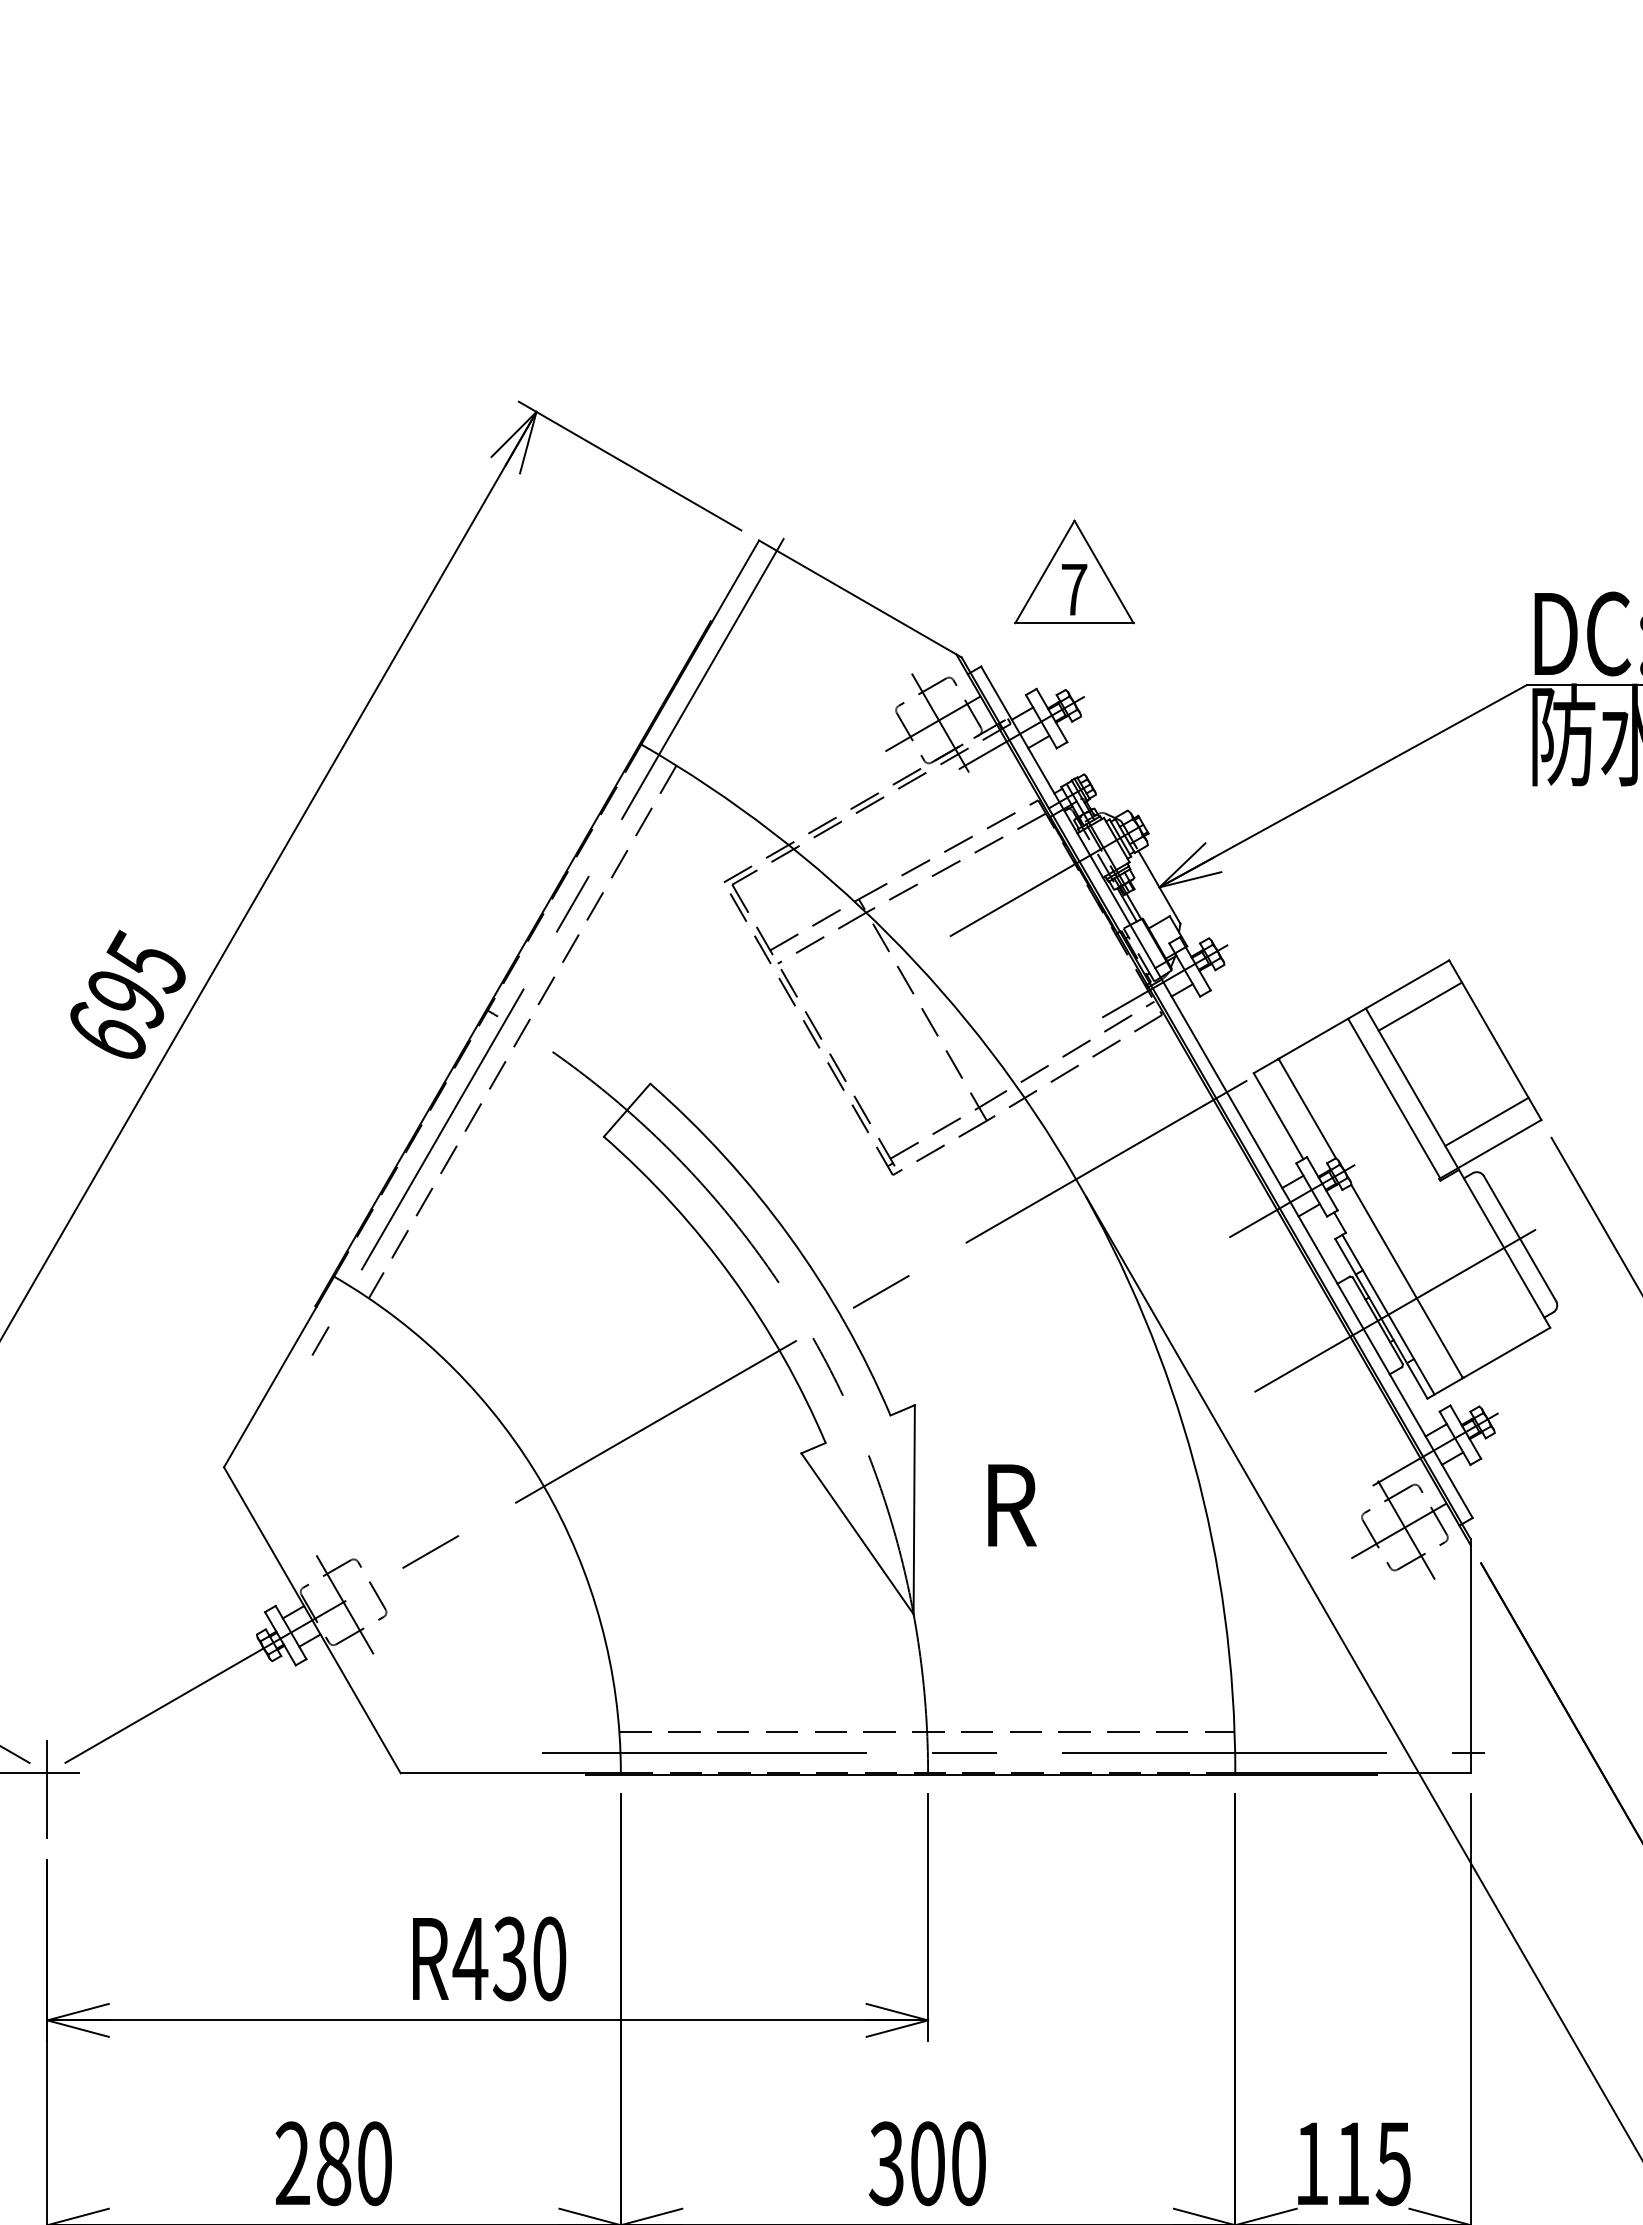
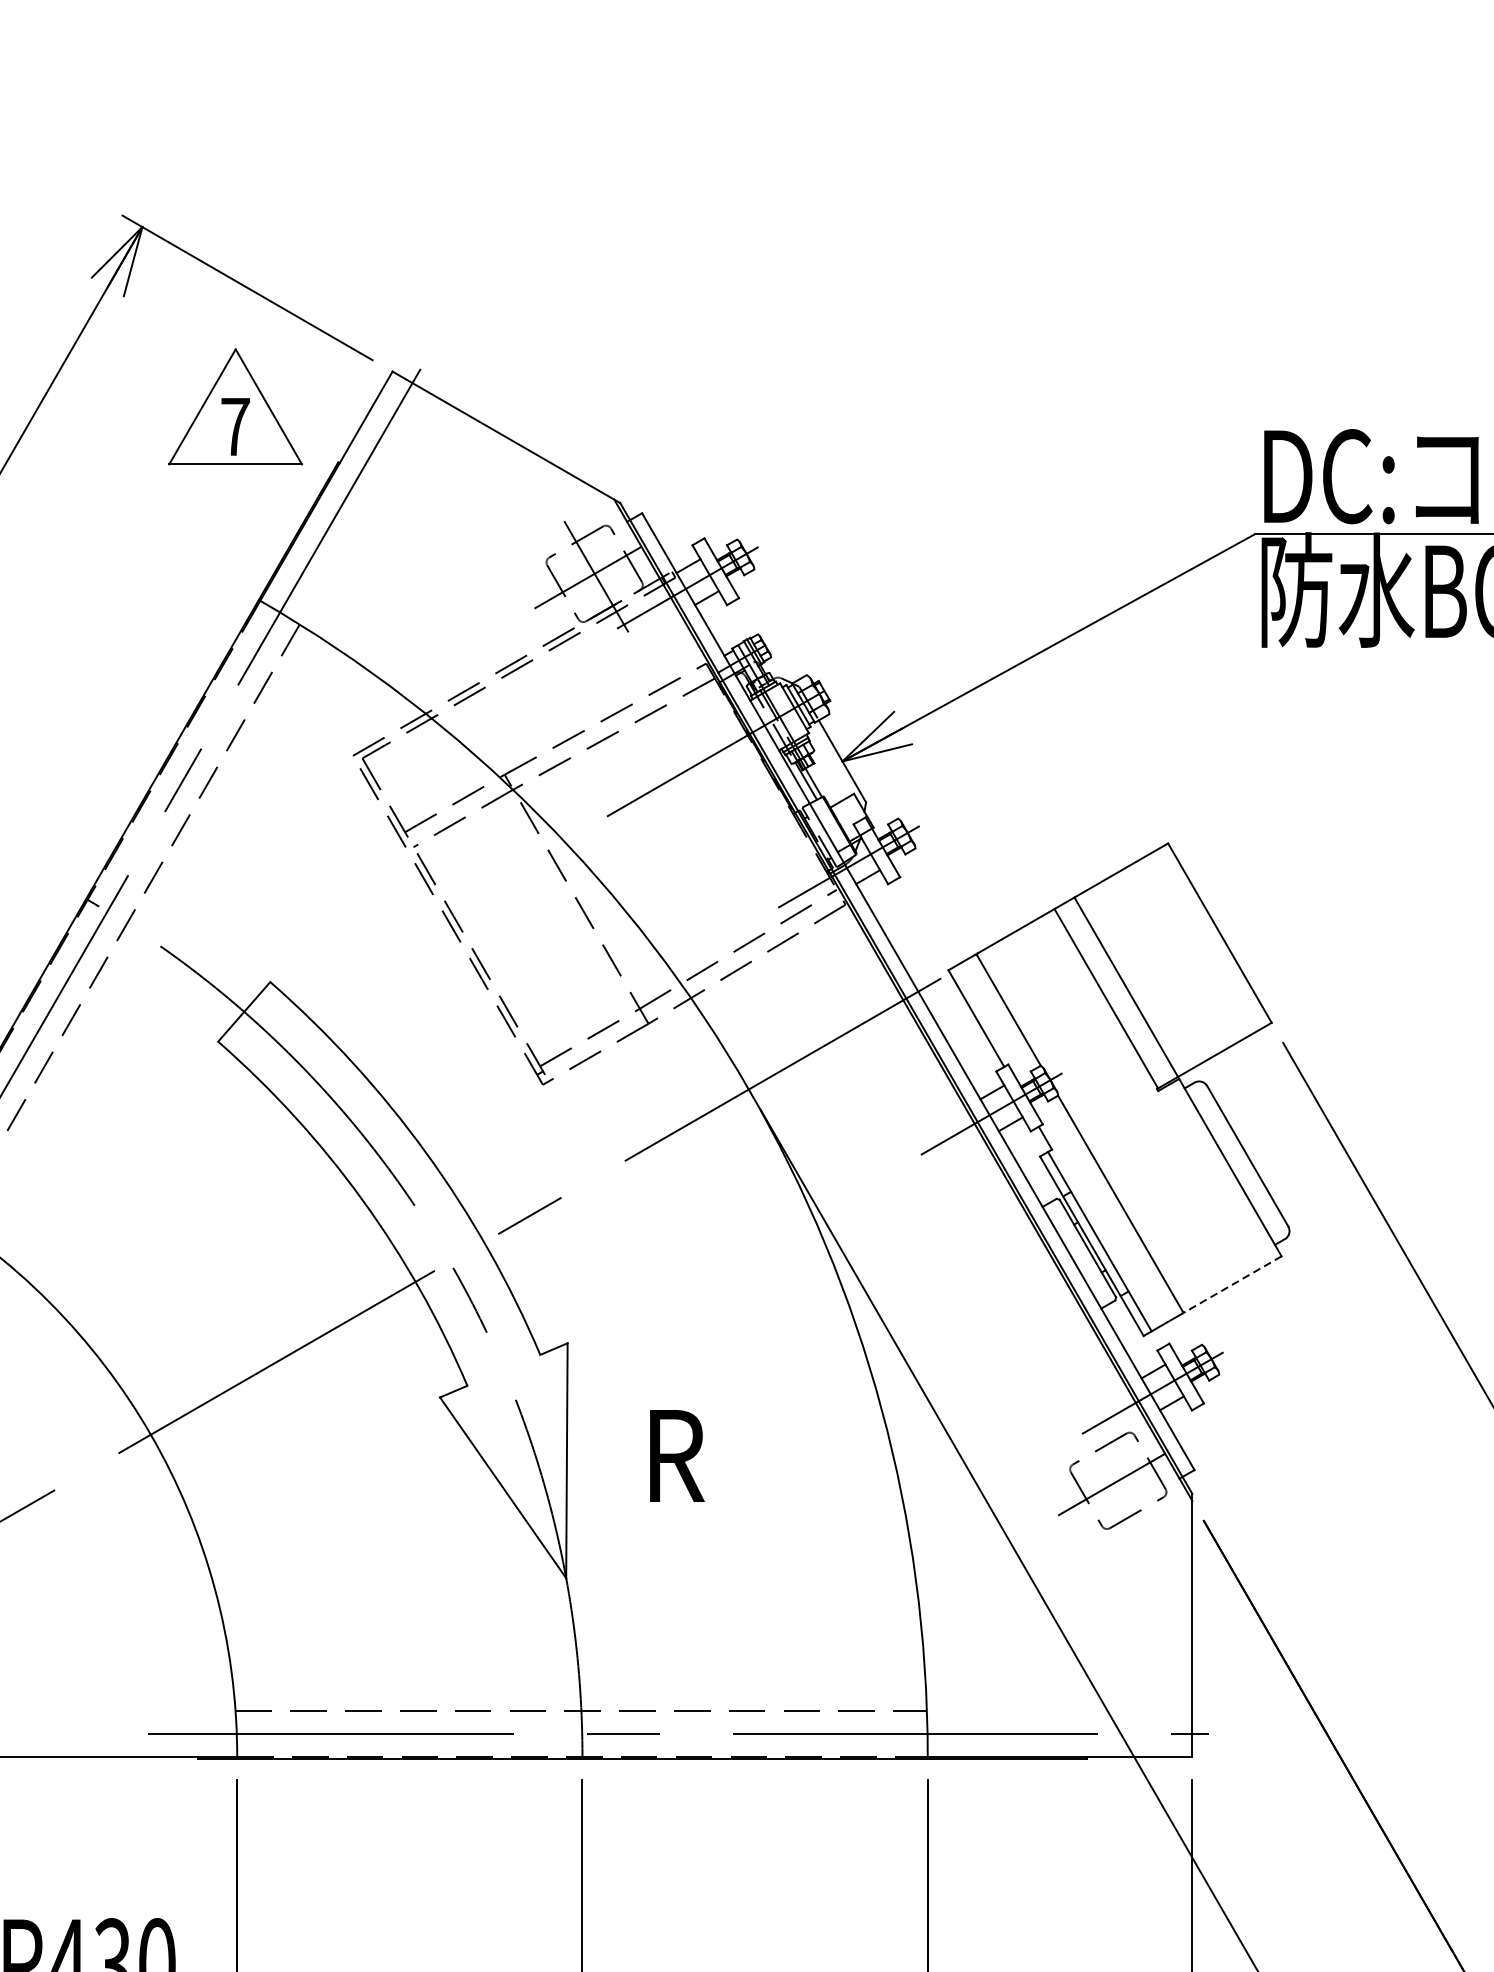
part: (1074, 571) -> (235, 406), moved
line: (1420, 1006) -> (1135, 895), removed
line: (1486, 1121) -> (1210, 1024), removed
line: (1395, 1310) -> (1107, 1236), removed
line: (1507, 1352) -> (1233, 1284), solid -> dashed
line: (1405, 1529) -> (1118, 1483), removed

